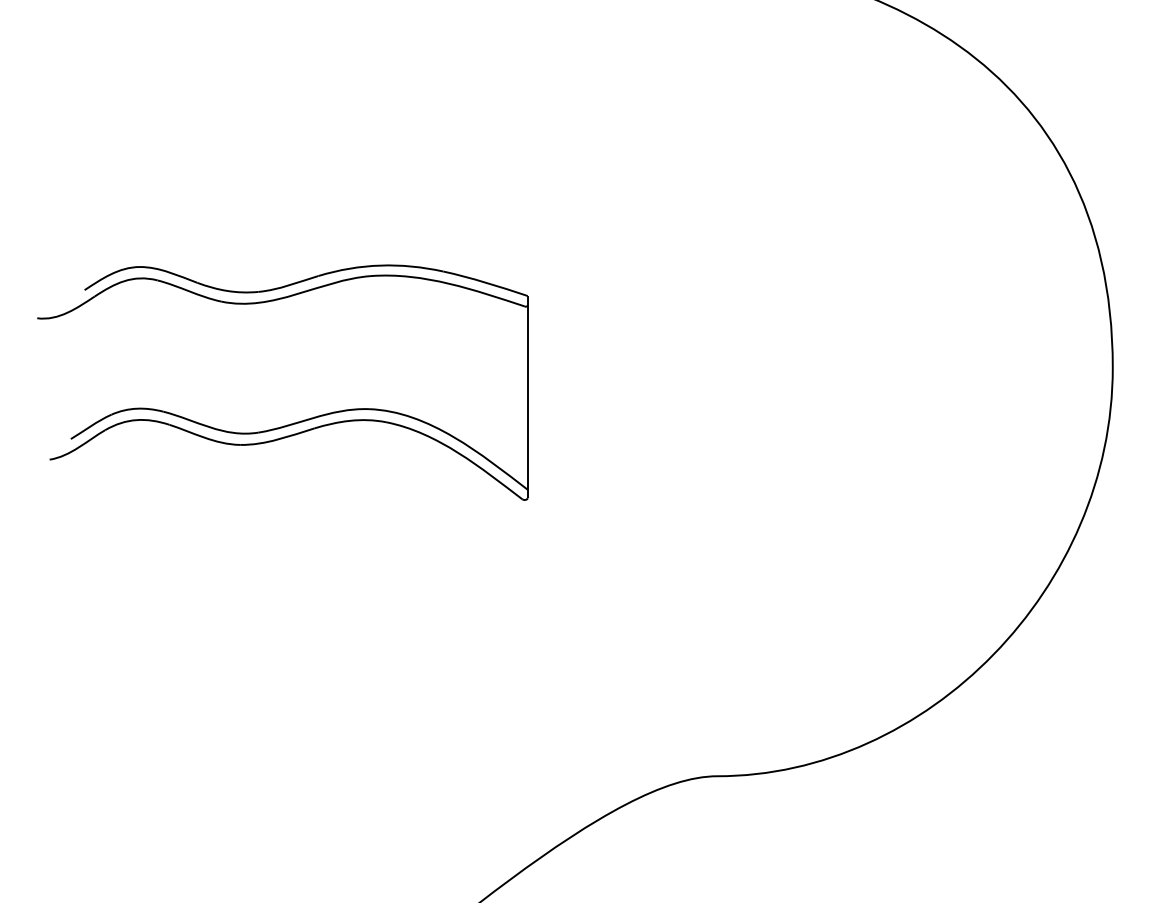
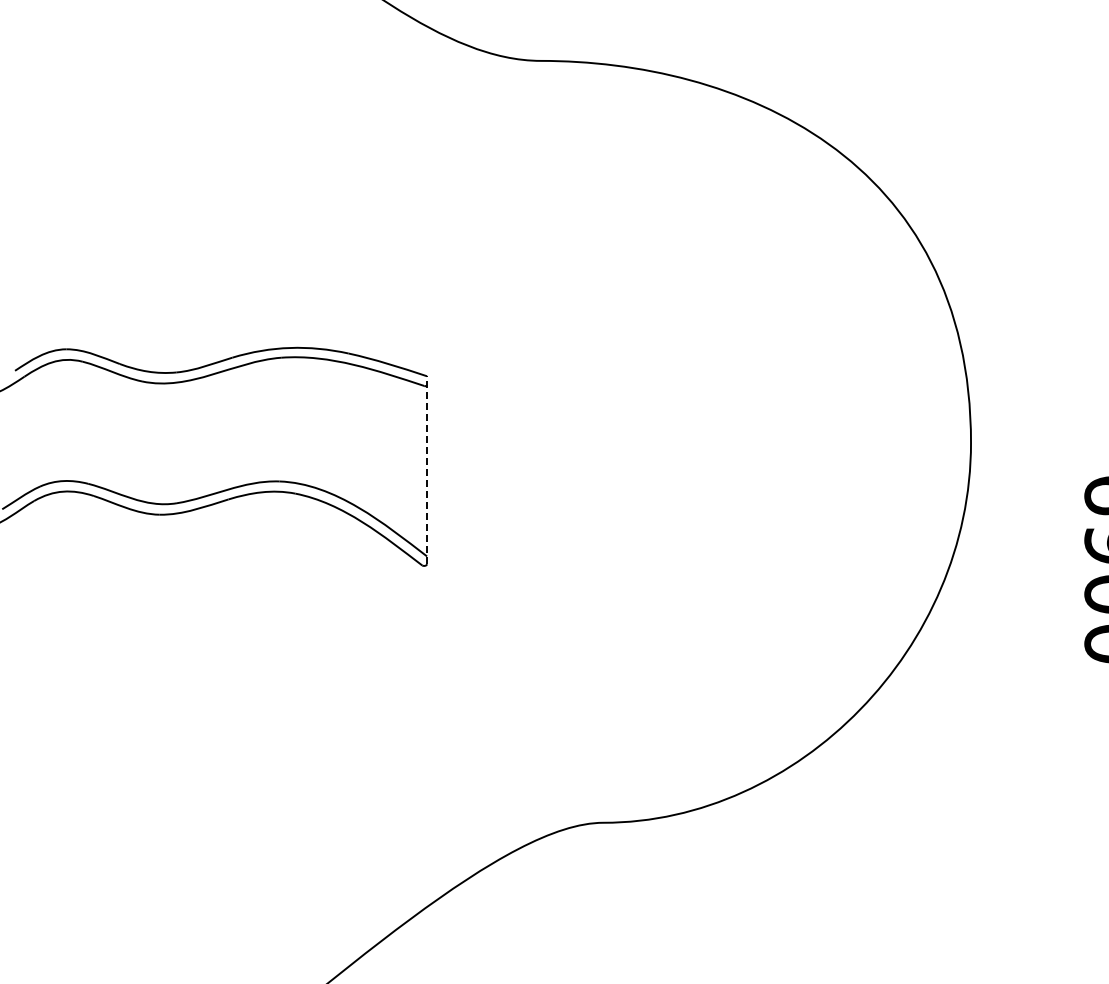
line: (528, 397) -> (427, 470), solid -> dashed

